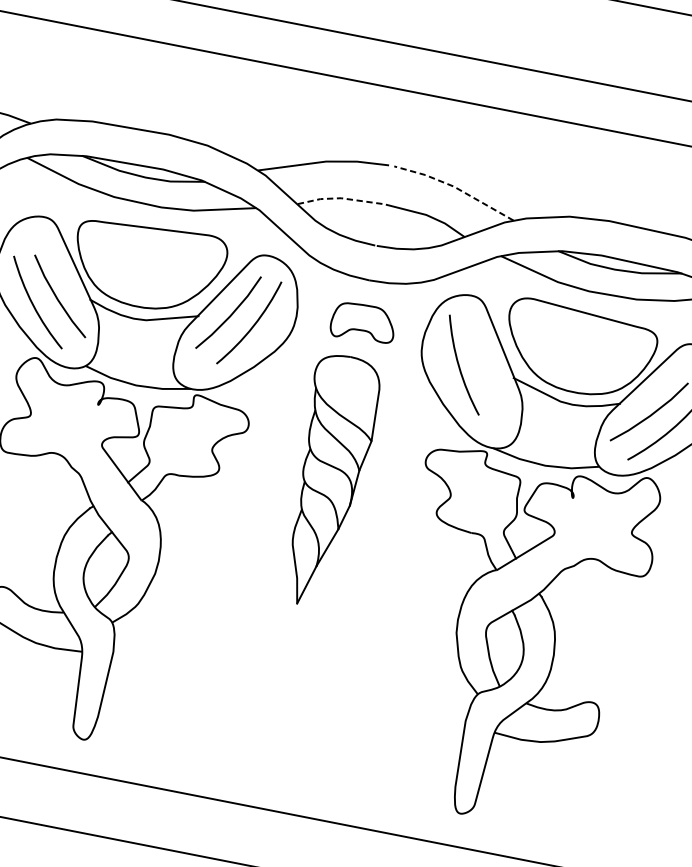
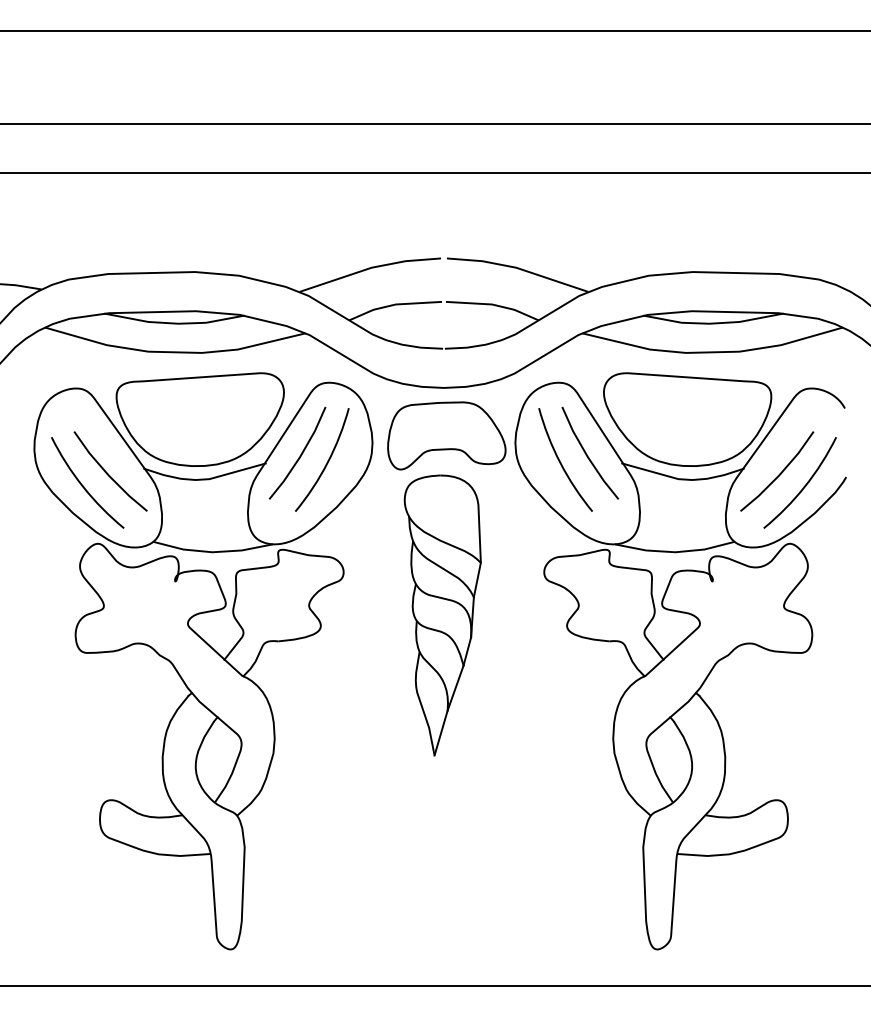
line: (455, 187) -> (518, 268), dashed -> solid
line: (339, 197) -> (393, 304), dashed -> solid
part: (363, 322) -> (446, 435), size x1.67
line: (484, 364) -> (587, 454), added

